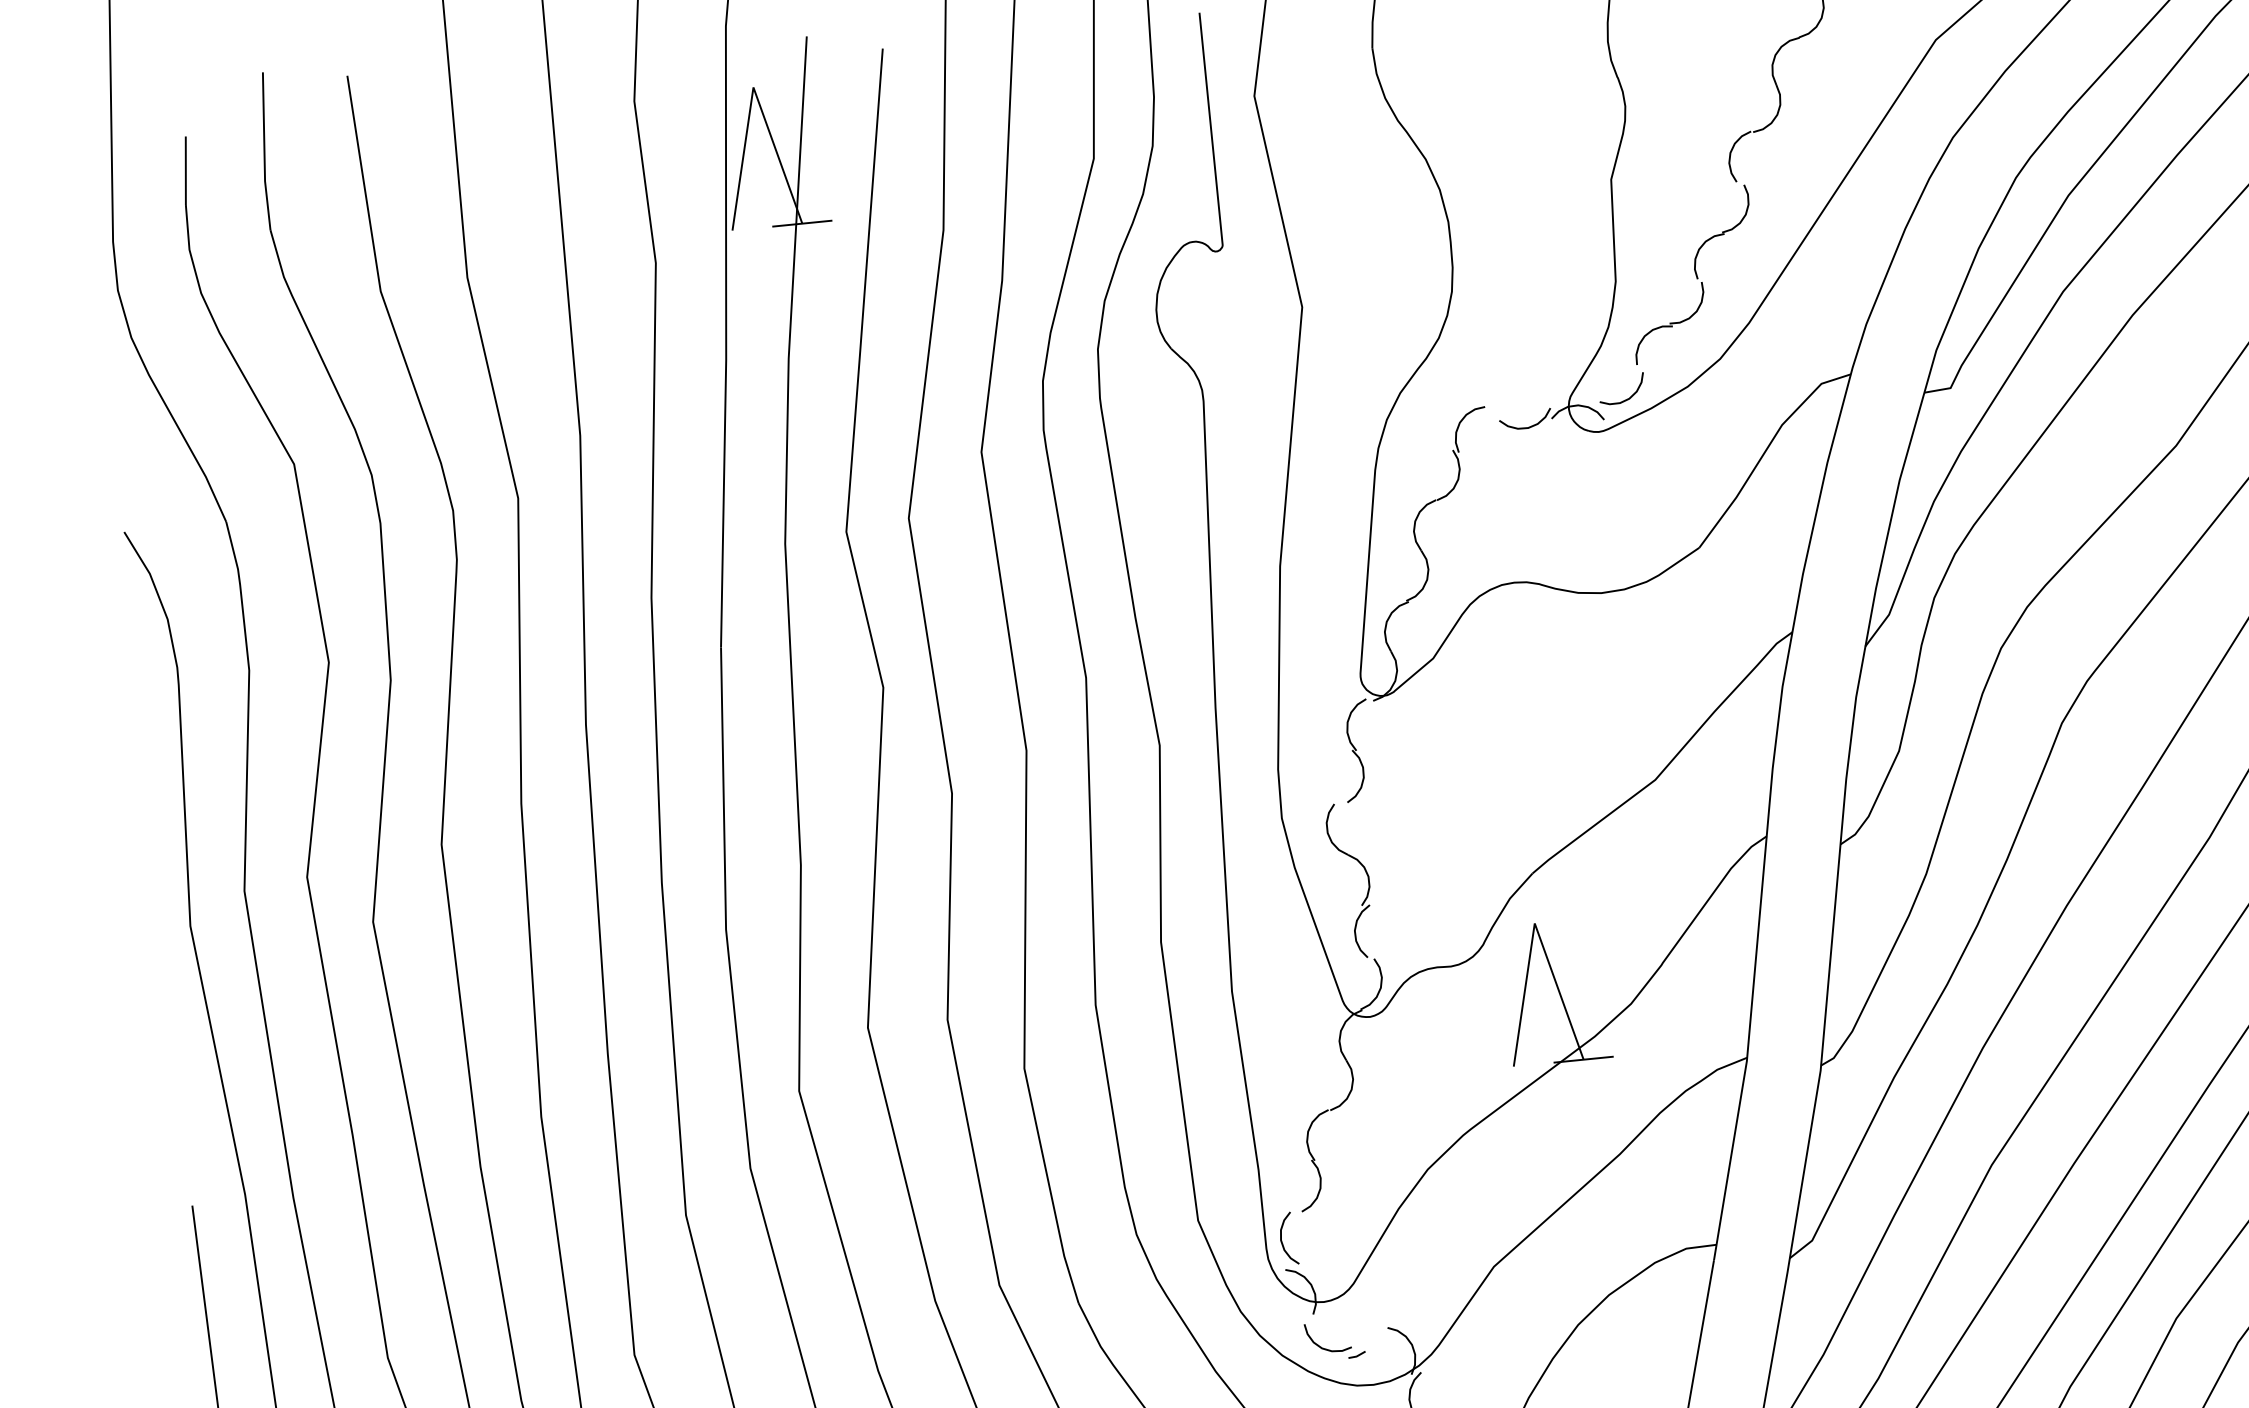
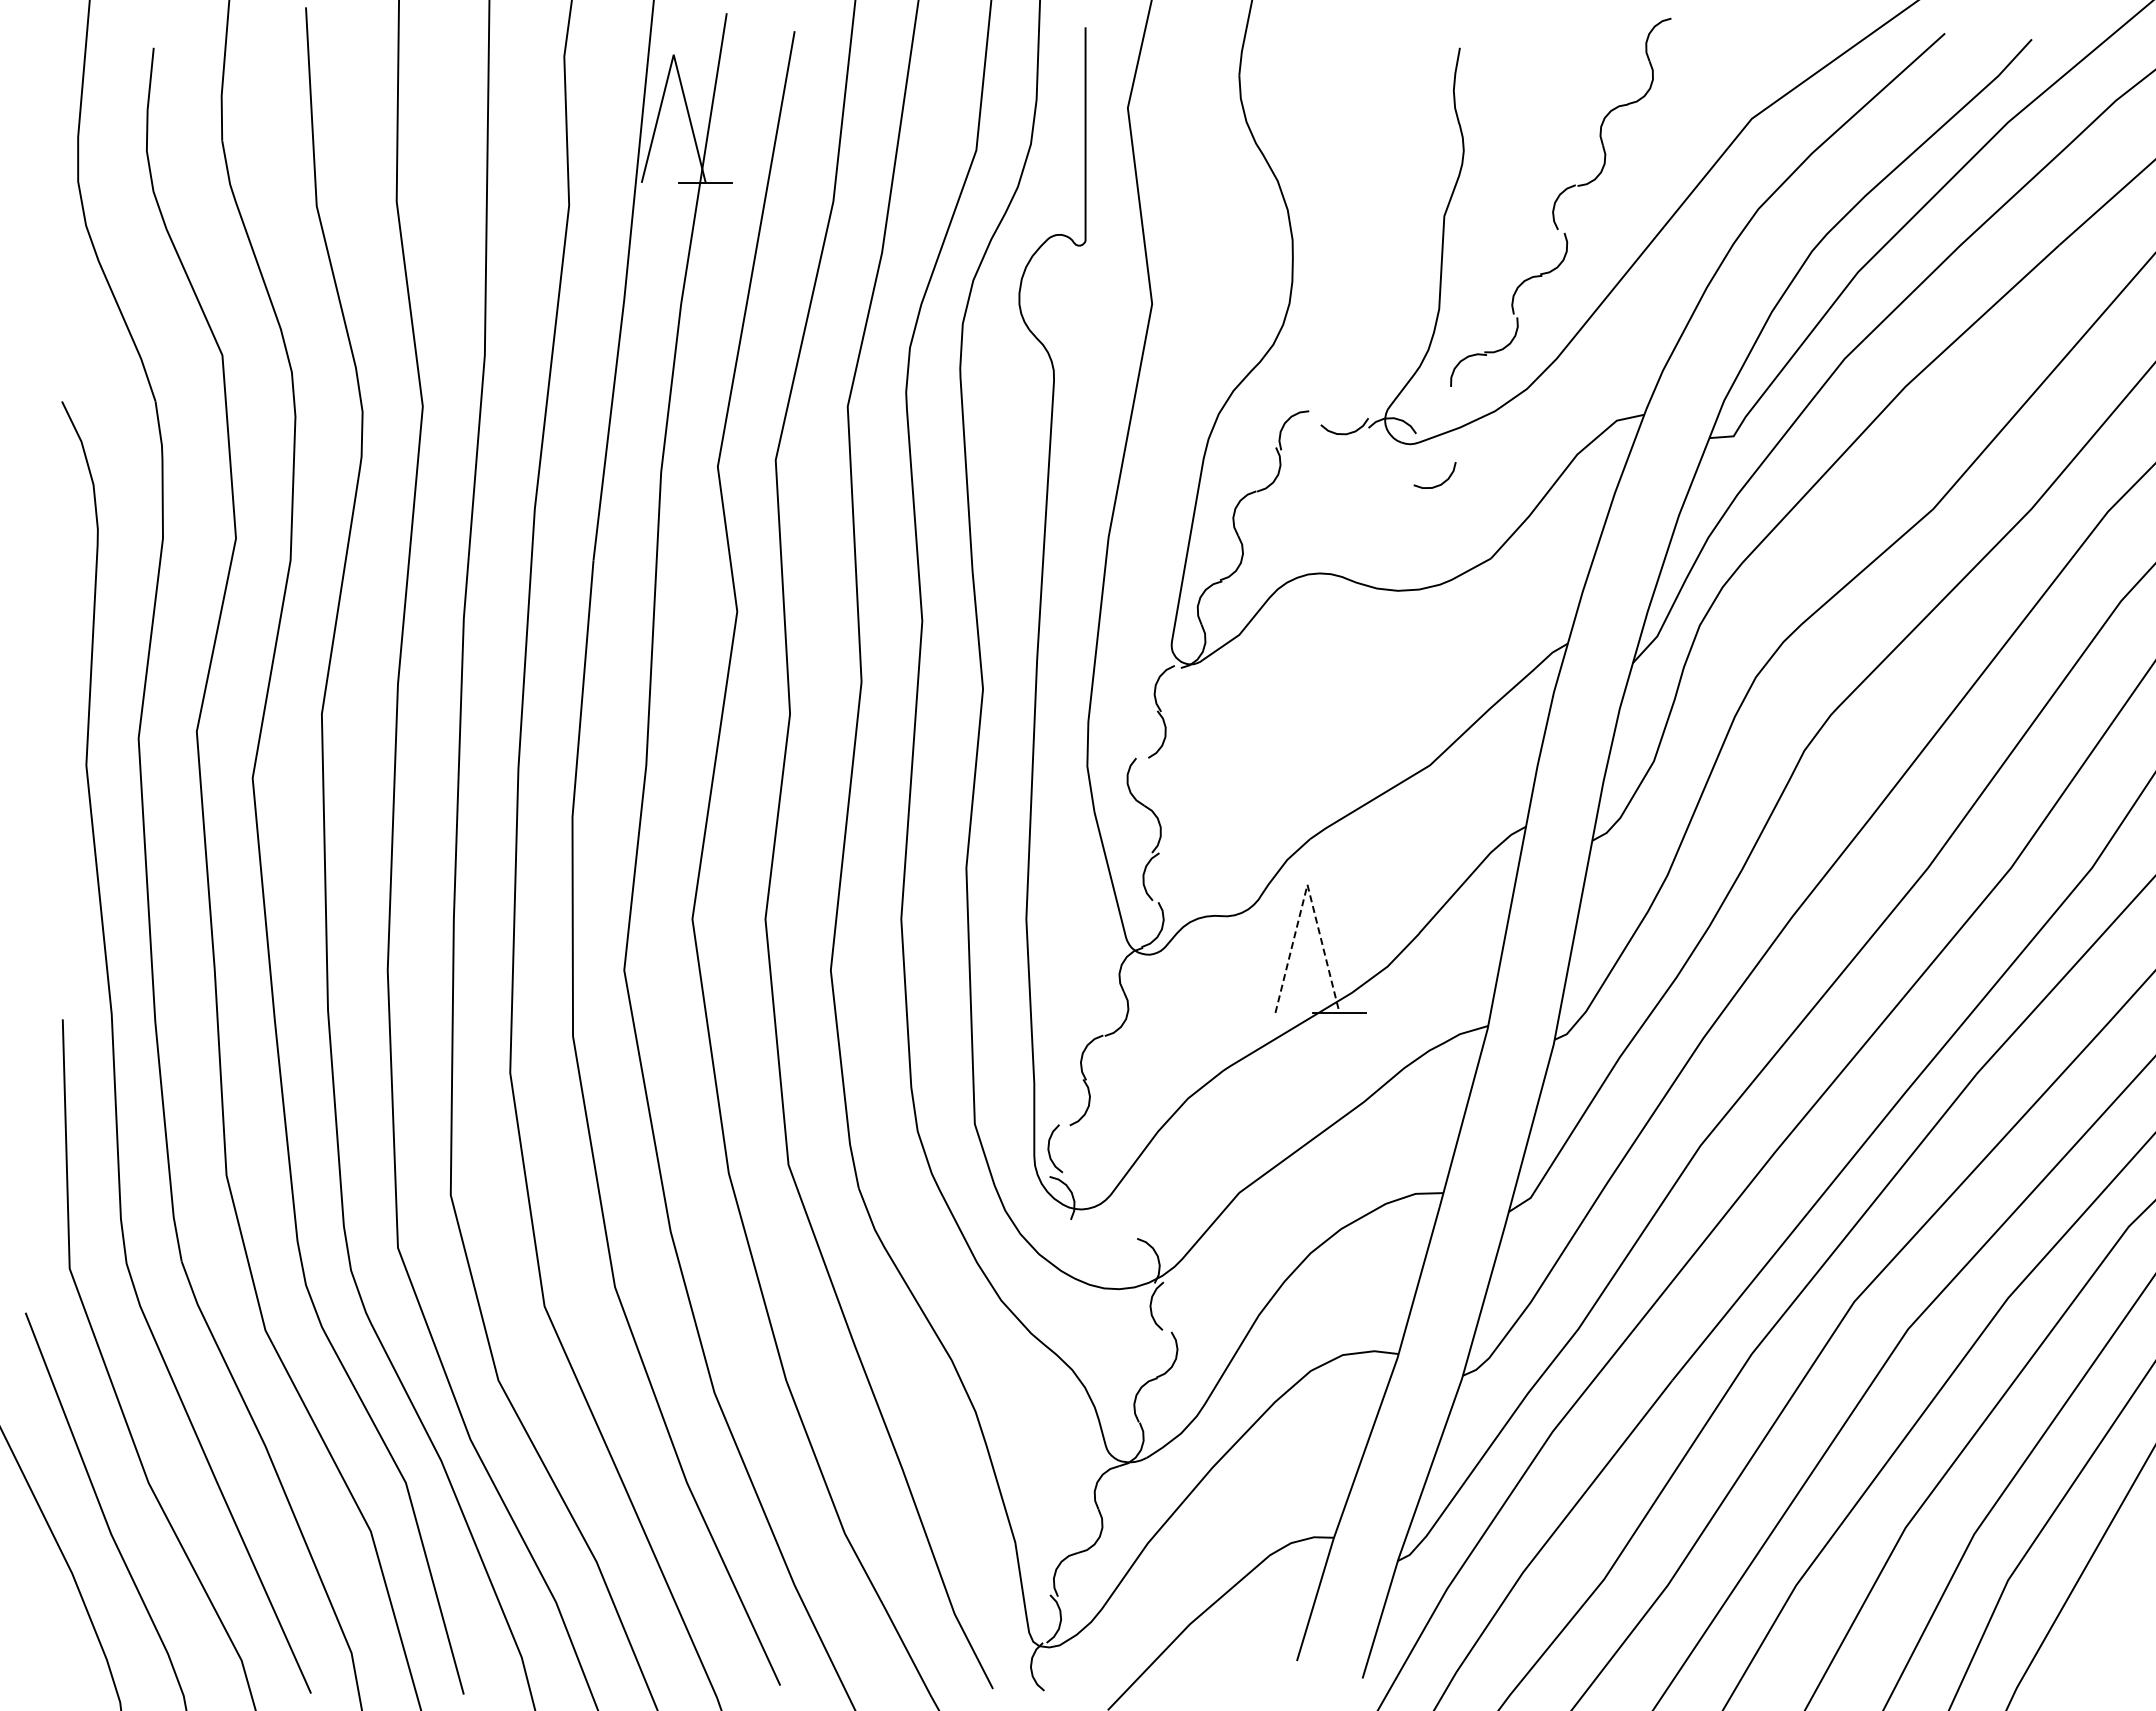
curve: (1626, 398) -> (1438, 484), moved
line: (1534, 923) -> (1307, 884), solid -> dashed
part: (1336, 1350) -> (1088, 1254), removed

